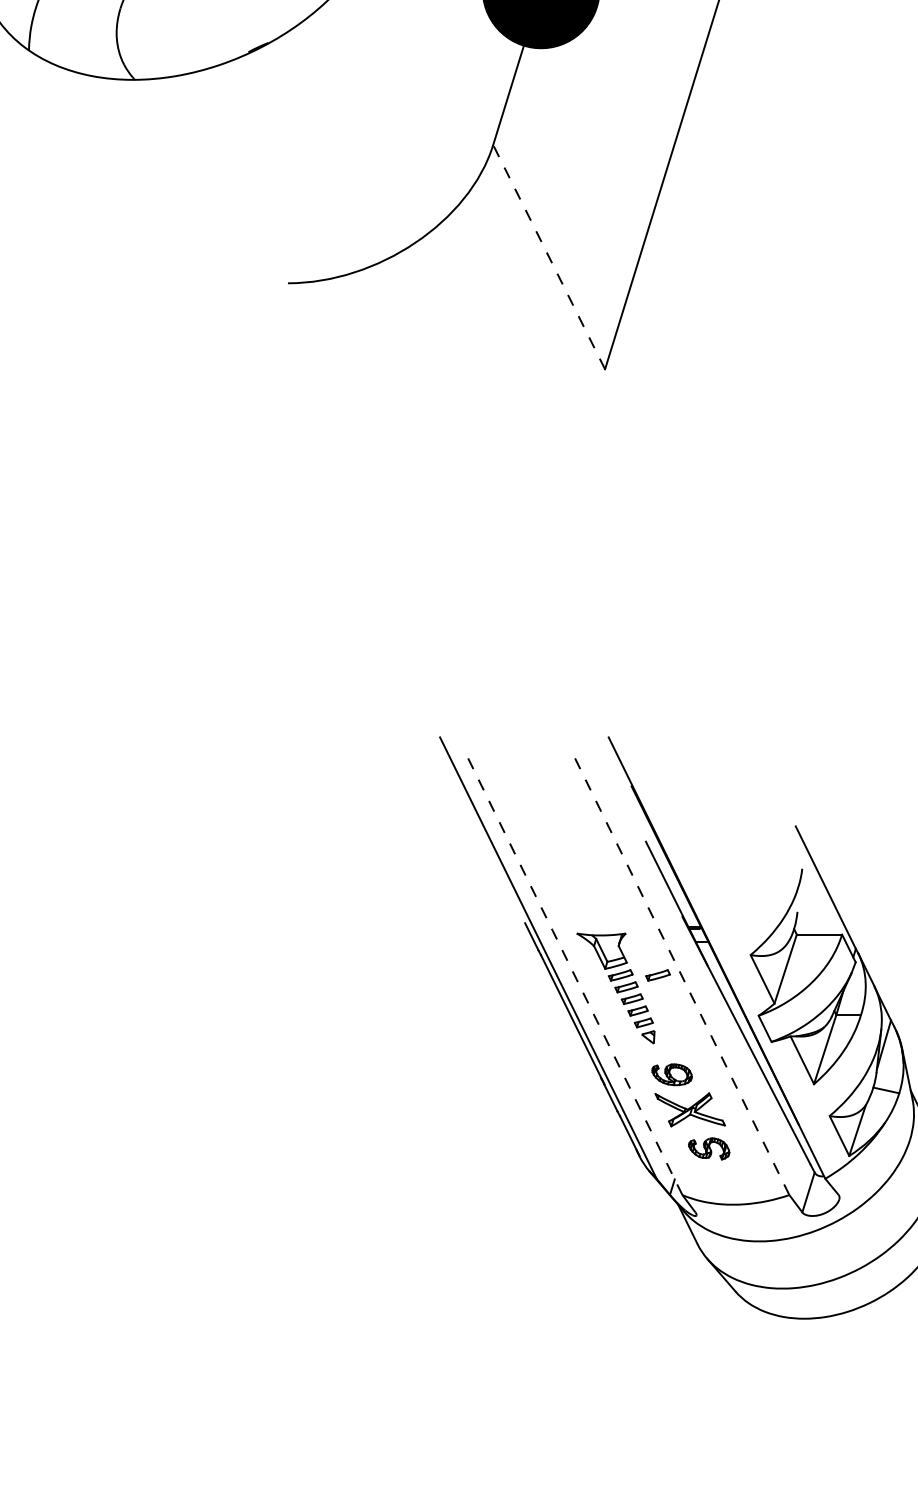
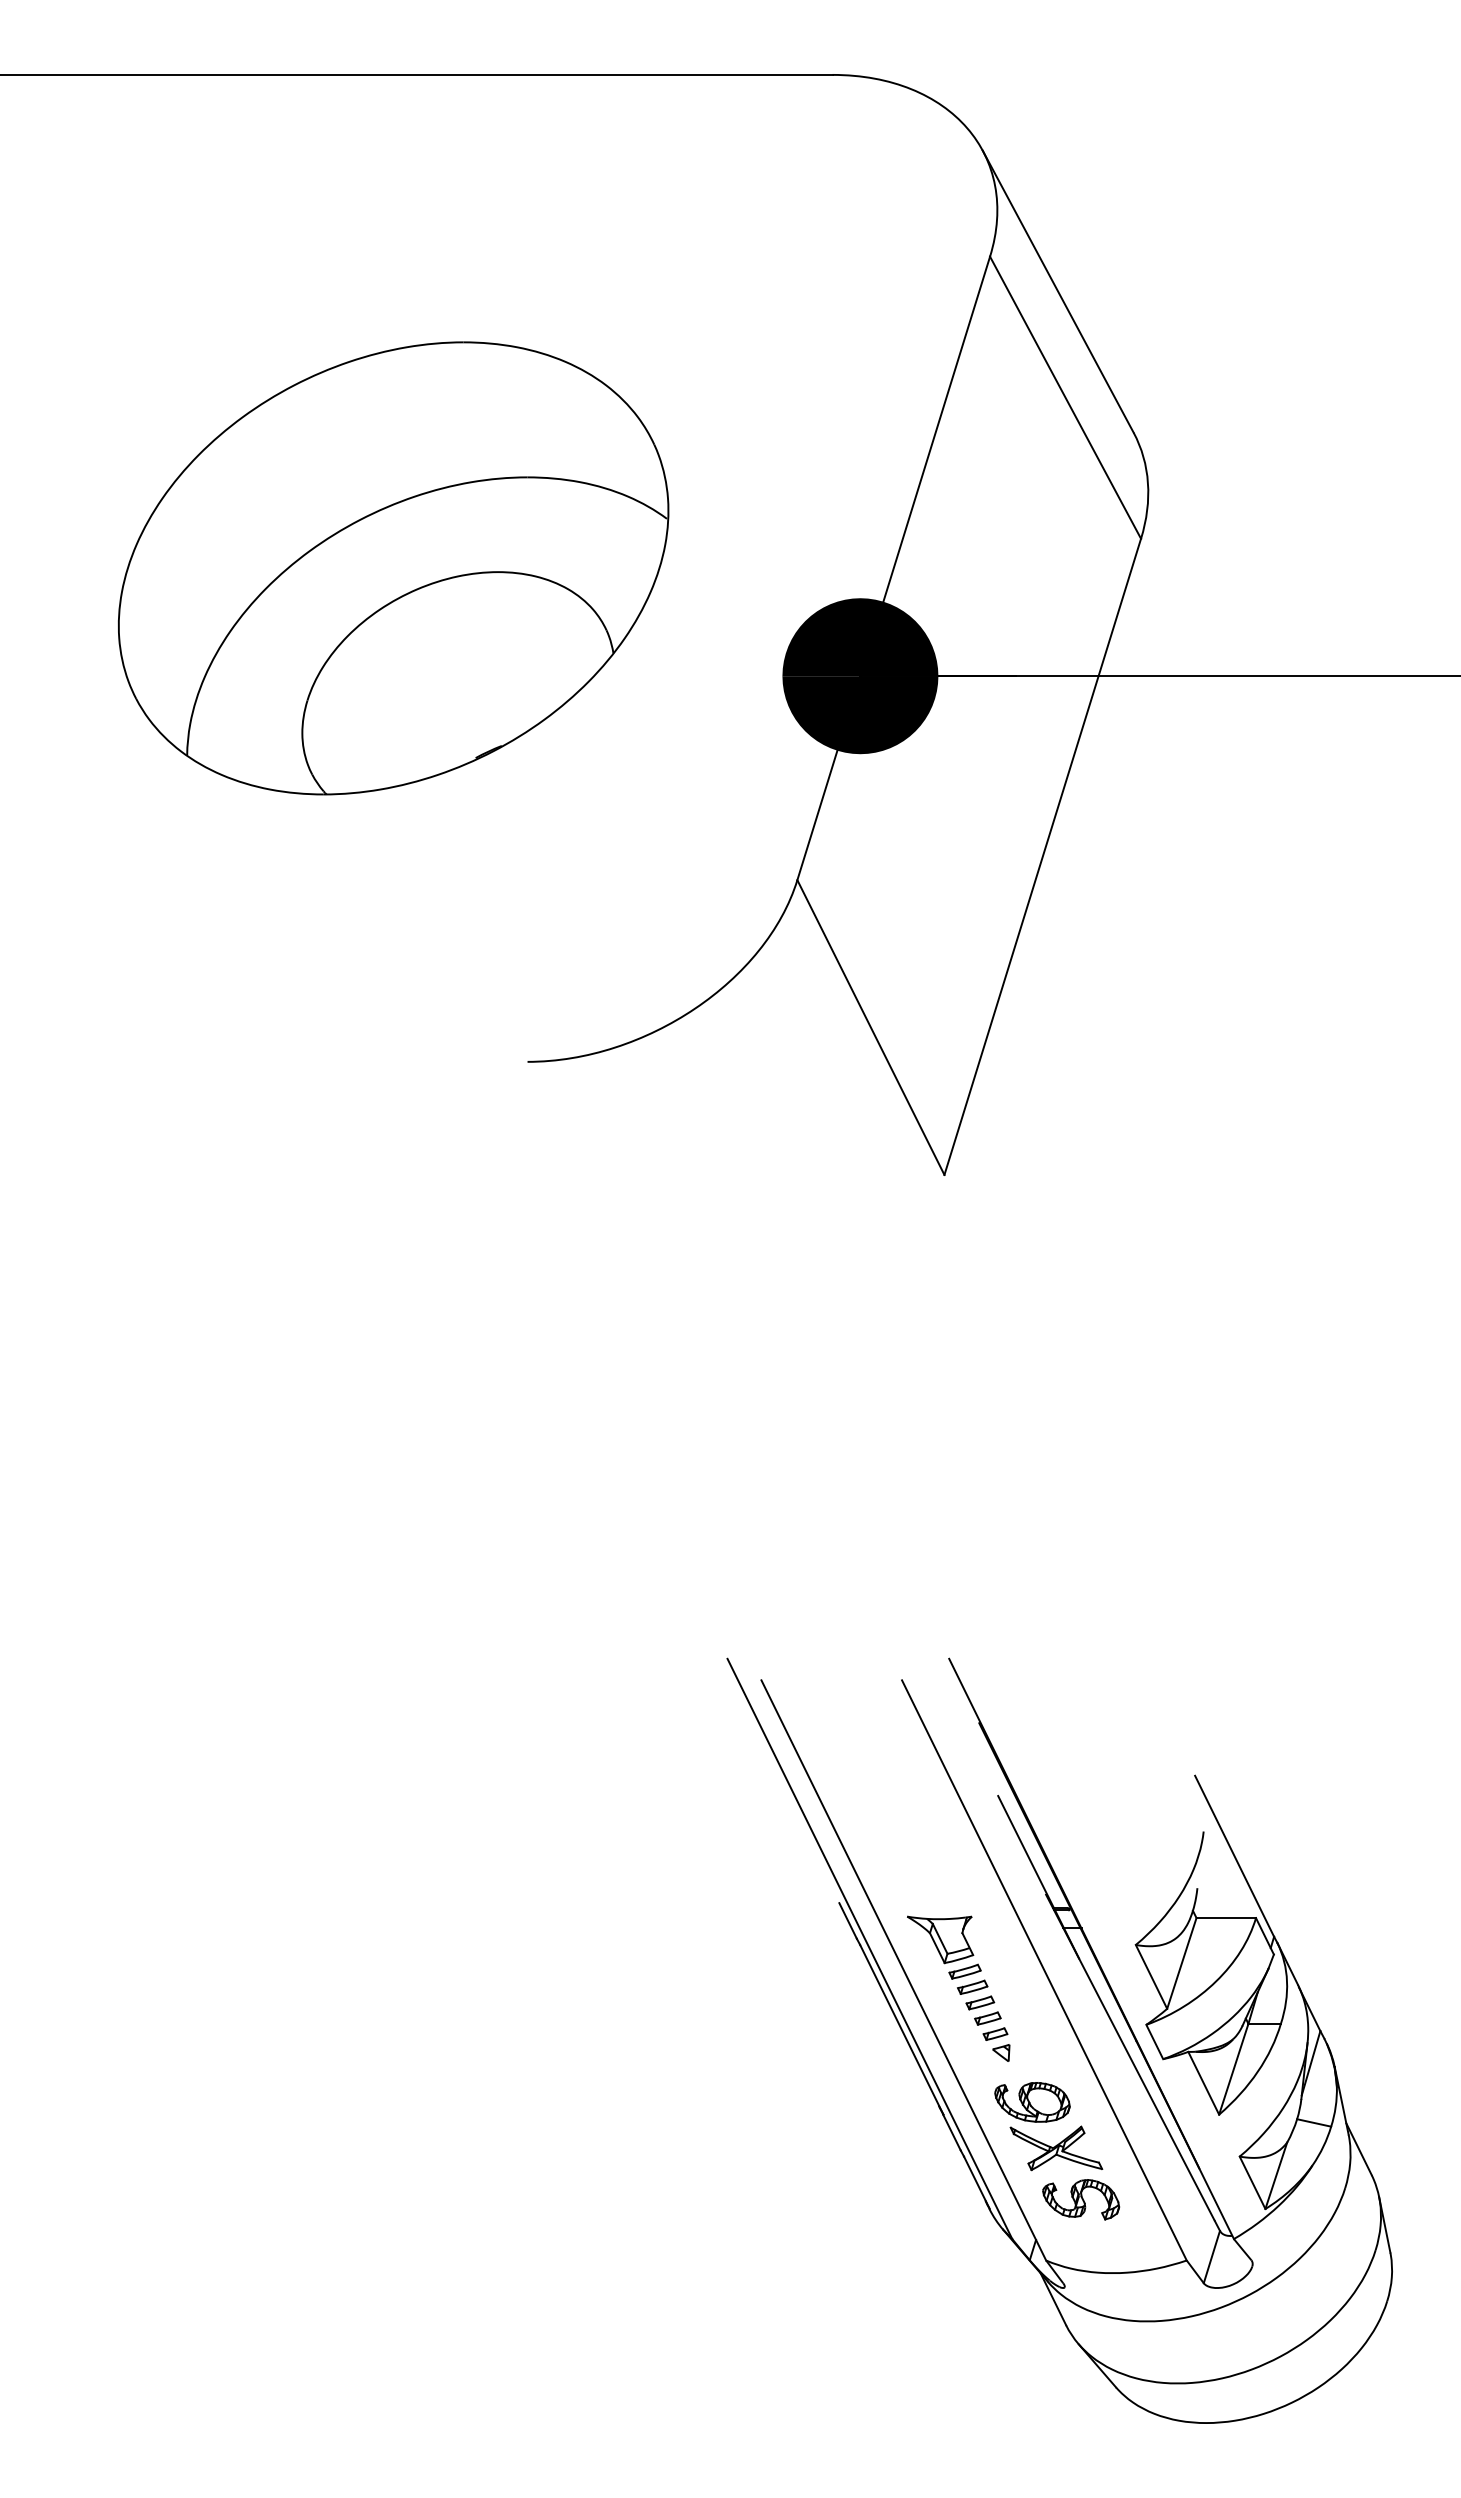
line: (548, 257) -> (870, 1027), dashed -> solid
line: (573, 973) -> (903, 1969), dashed -> solid
line: (681, 973) -> (1044, 1969), dashed -> solid
part: (657, 975) -> (1013, 1971), removed
part: (672, 1074) -> (1032, 2102), size x1.43
part: (709, 1148) -> (1081, 2199), size x1.43

